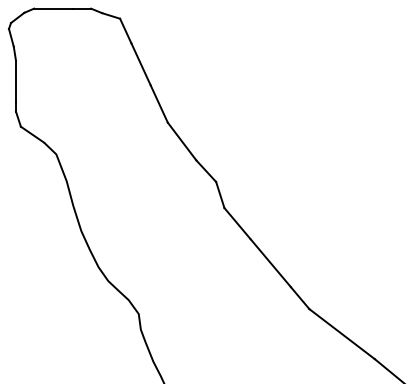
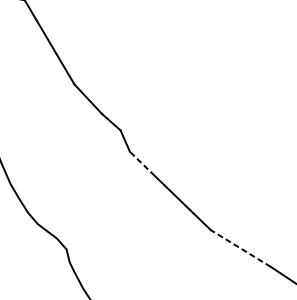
line: (237, 223) -> (142, 163), solid -> dashed
line: (341, 333) -> (240, 248), solid -> dashed

